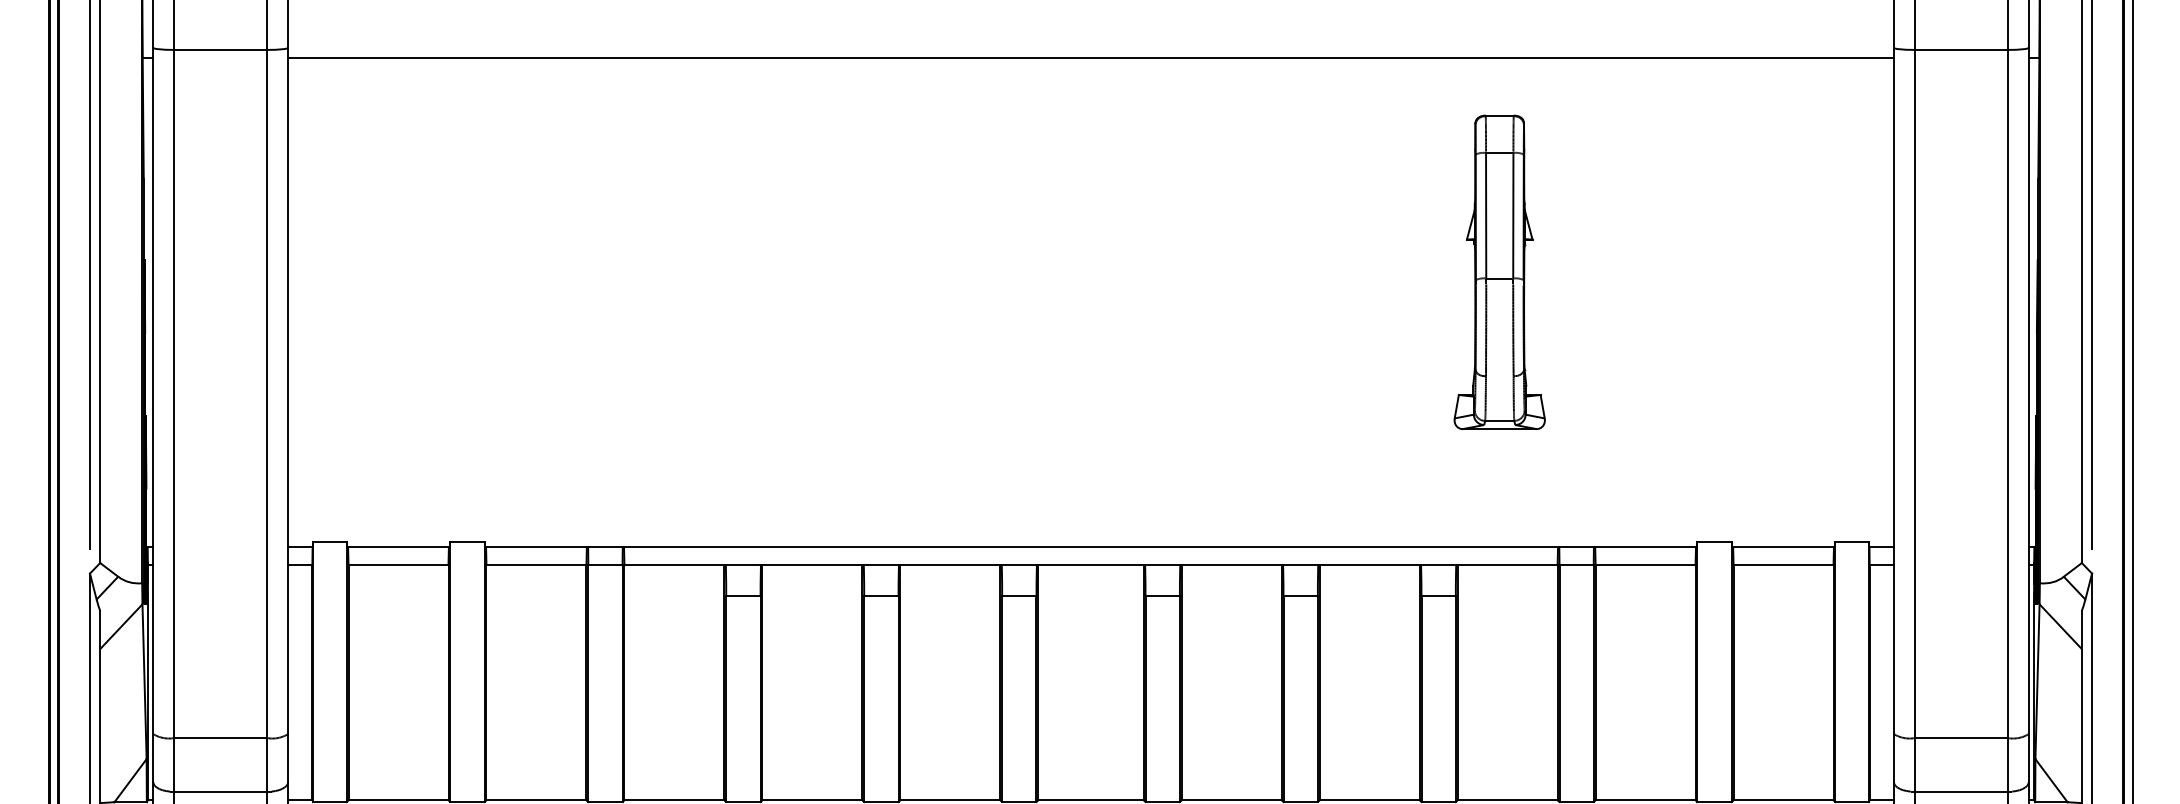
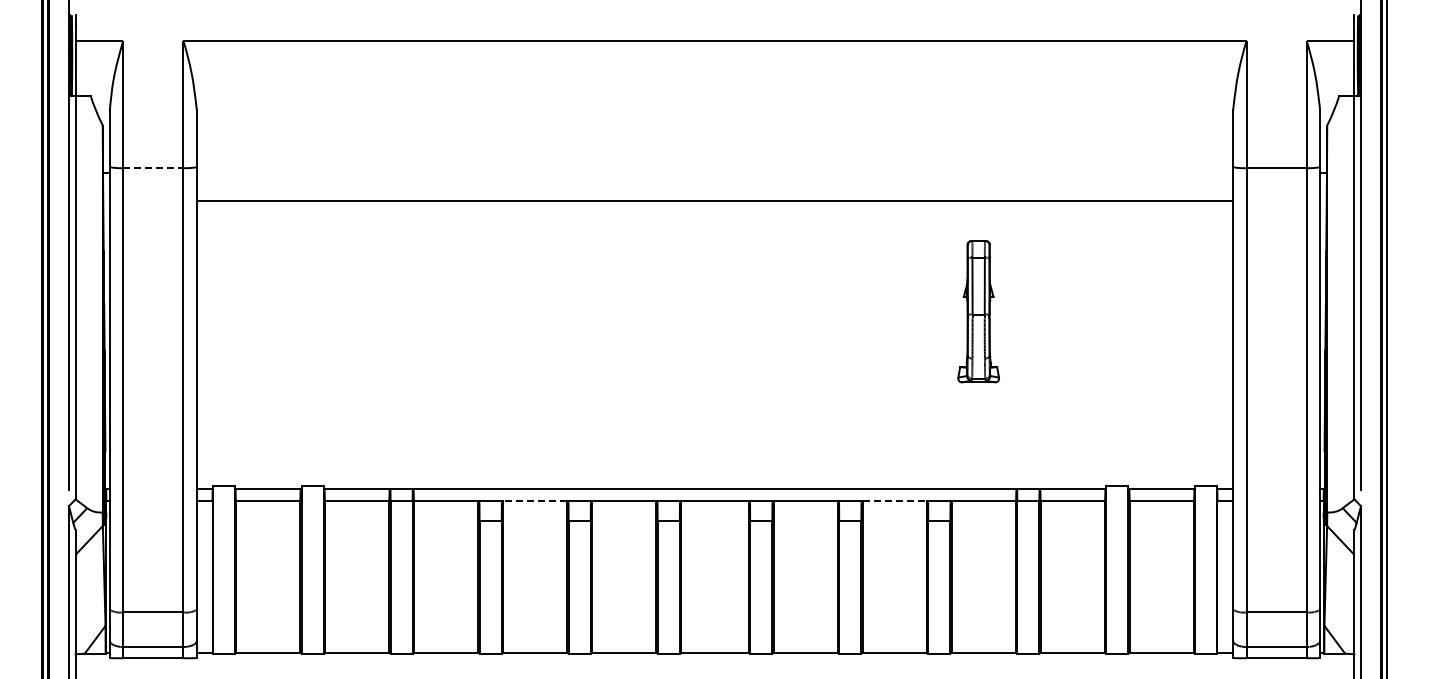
line: (220, 50) -> (153, 168), solid -> dashed
line: (1090, 58) -> (714, 201), moved
part: (1499, 271) -> (978, 311), size x0.7
line: (811, 564) -> (534, 500), solid -> dashed
line: (1370, 564) -> (895, 500), solid -> dashed

